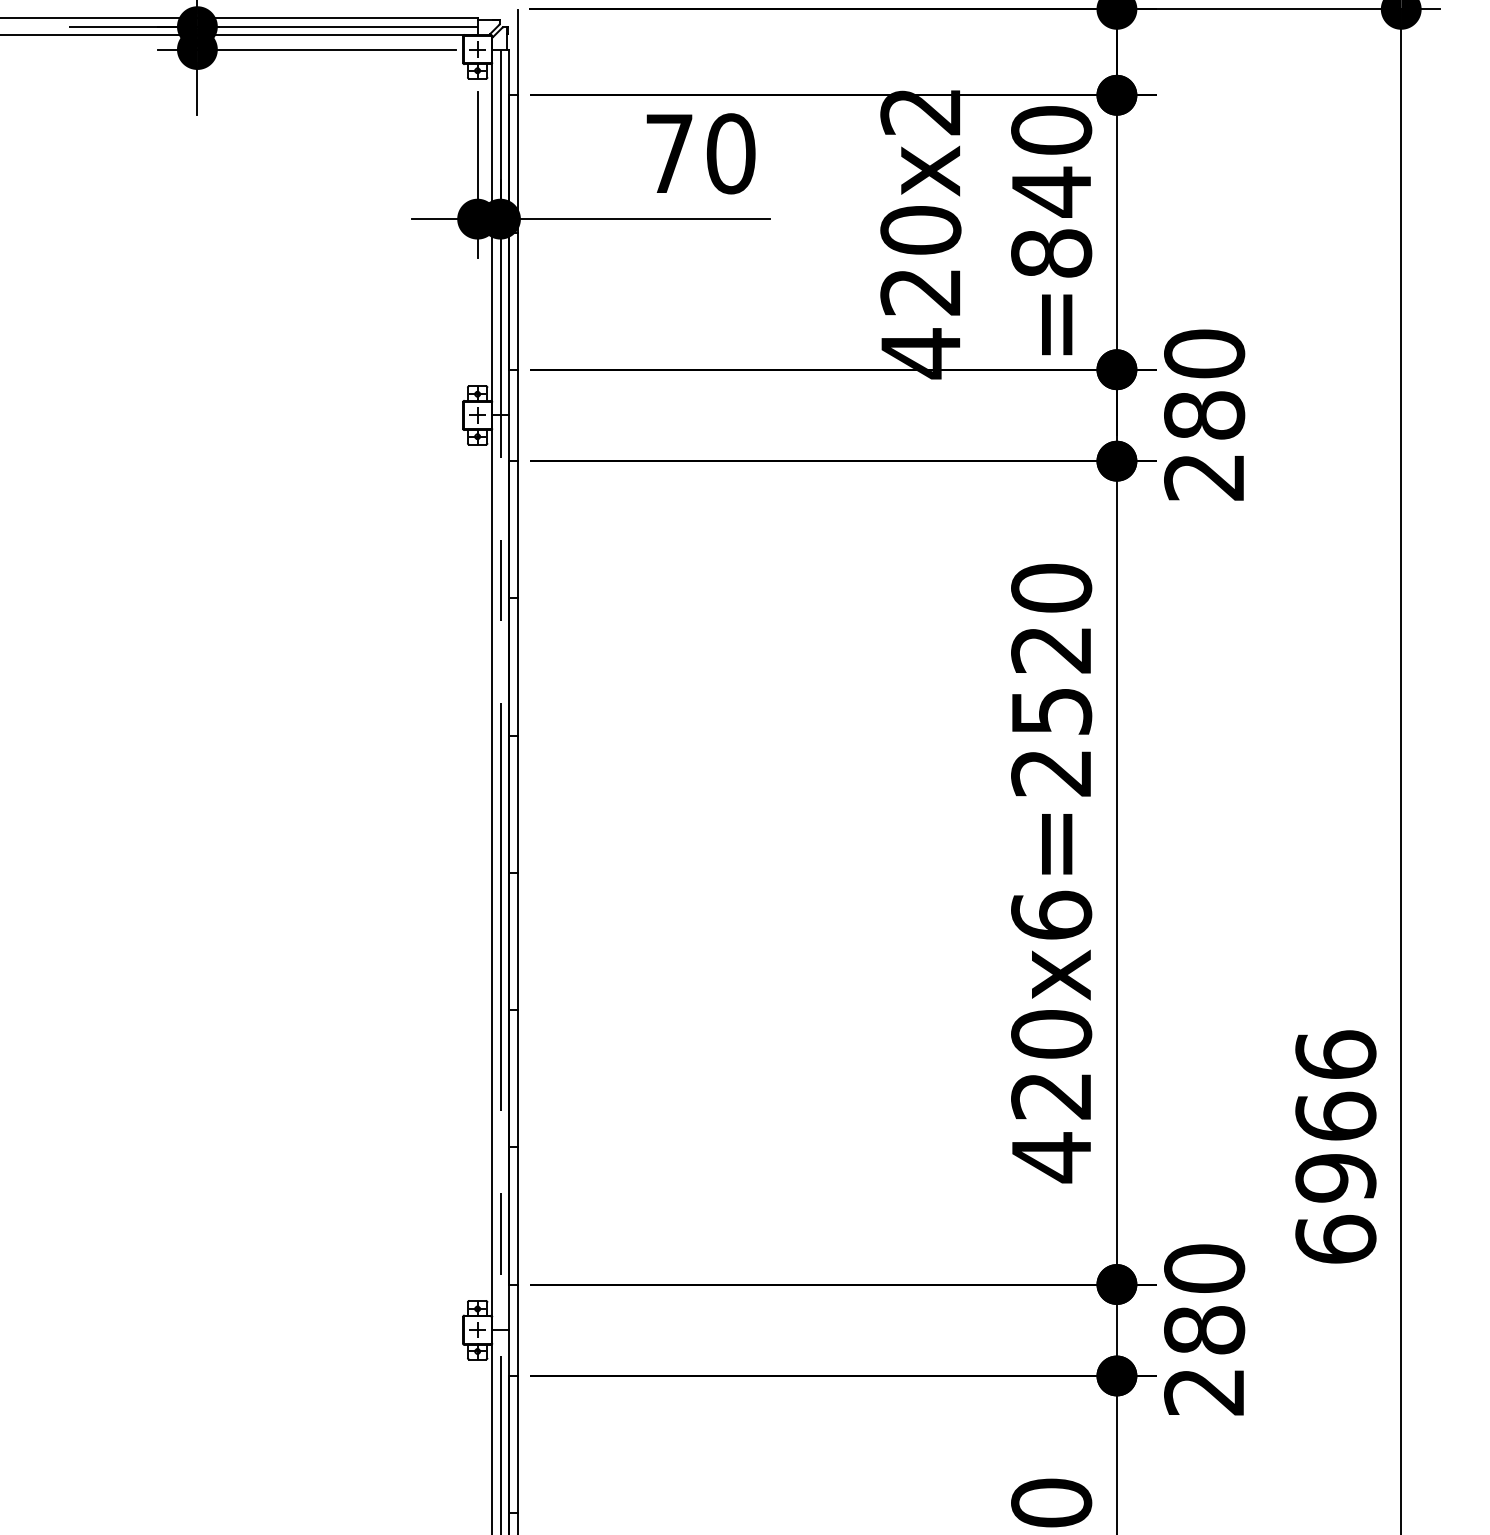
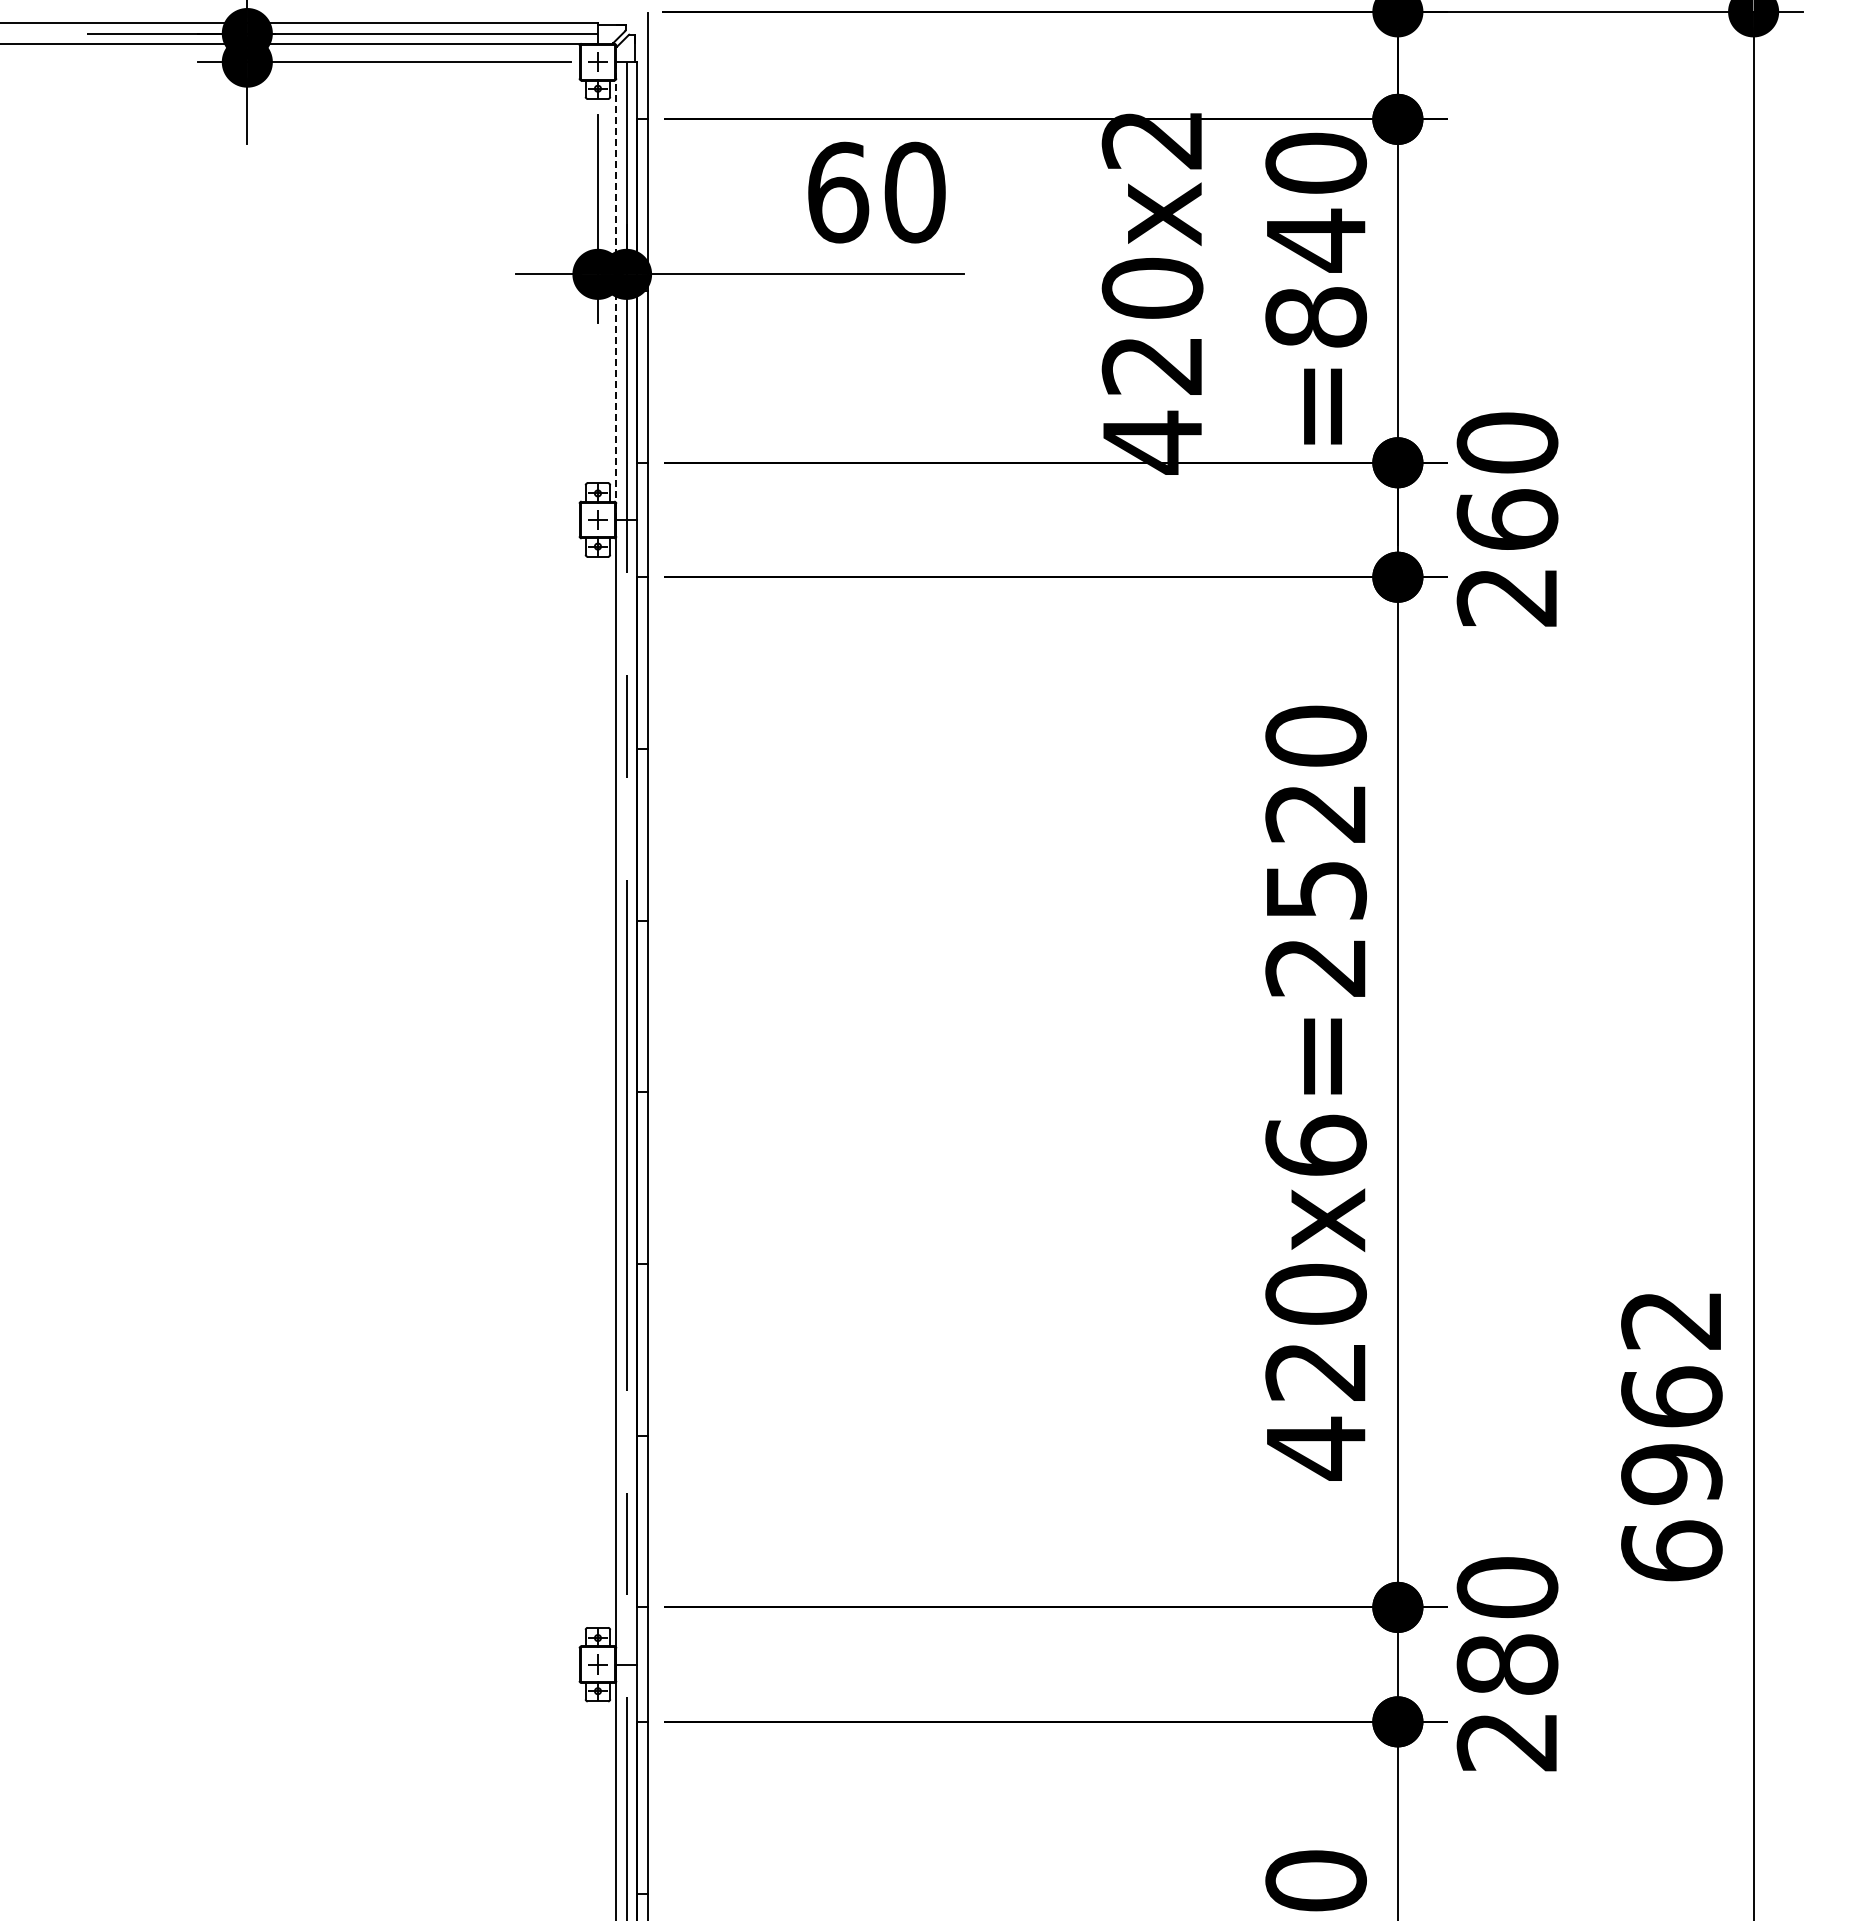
text: (669, 153) -> (838, 192), 70 -> 60
line: (492, 232) -> (616, 291), solid -> dashed
text: (1204, 415) -> (1507, 519), 280 -> 260
text: (1335, 1054) -> (1671, 1319), 6966 -> 6962

